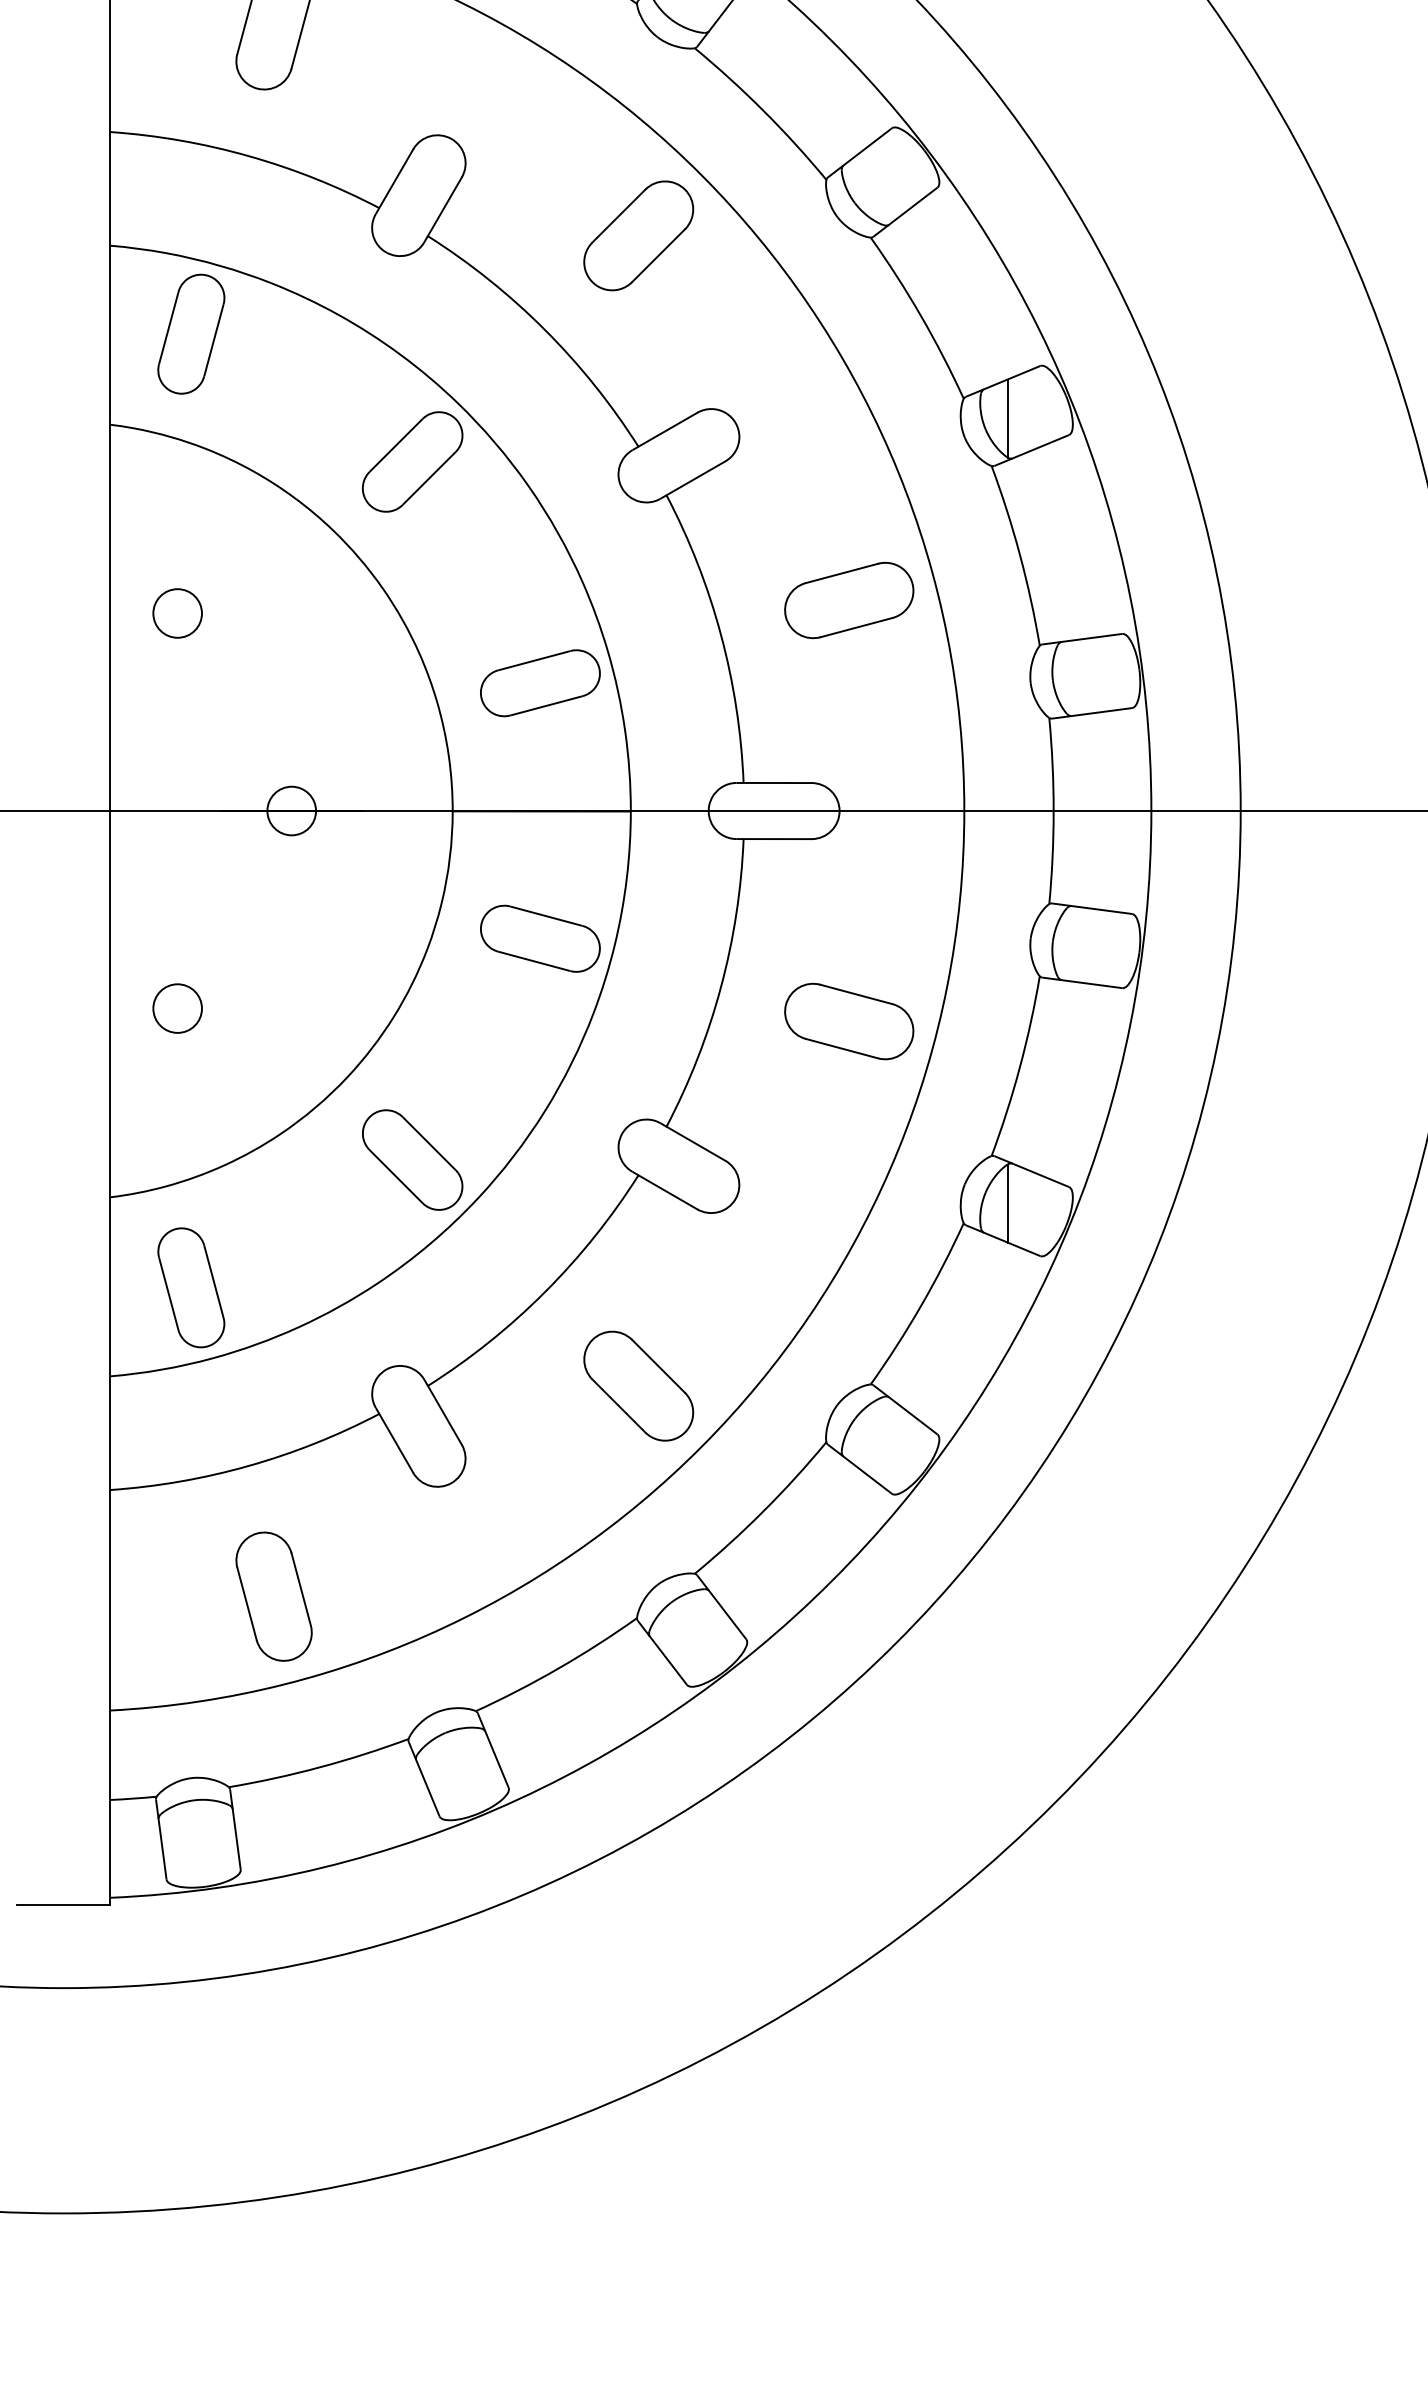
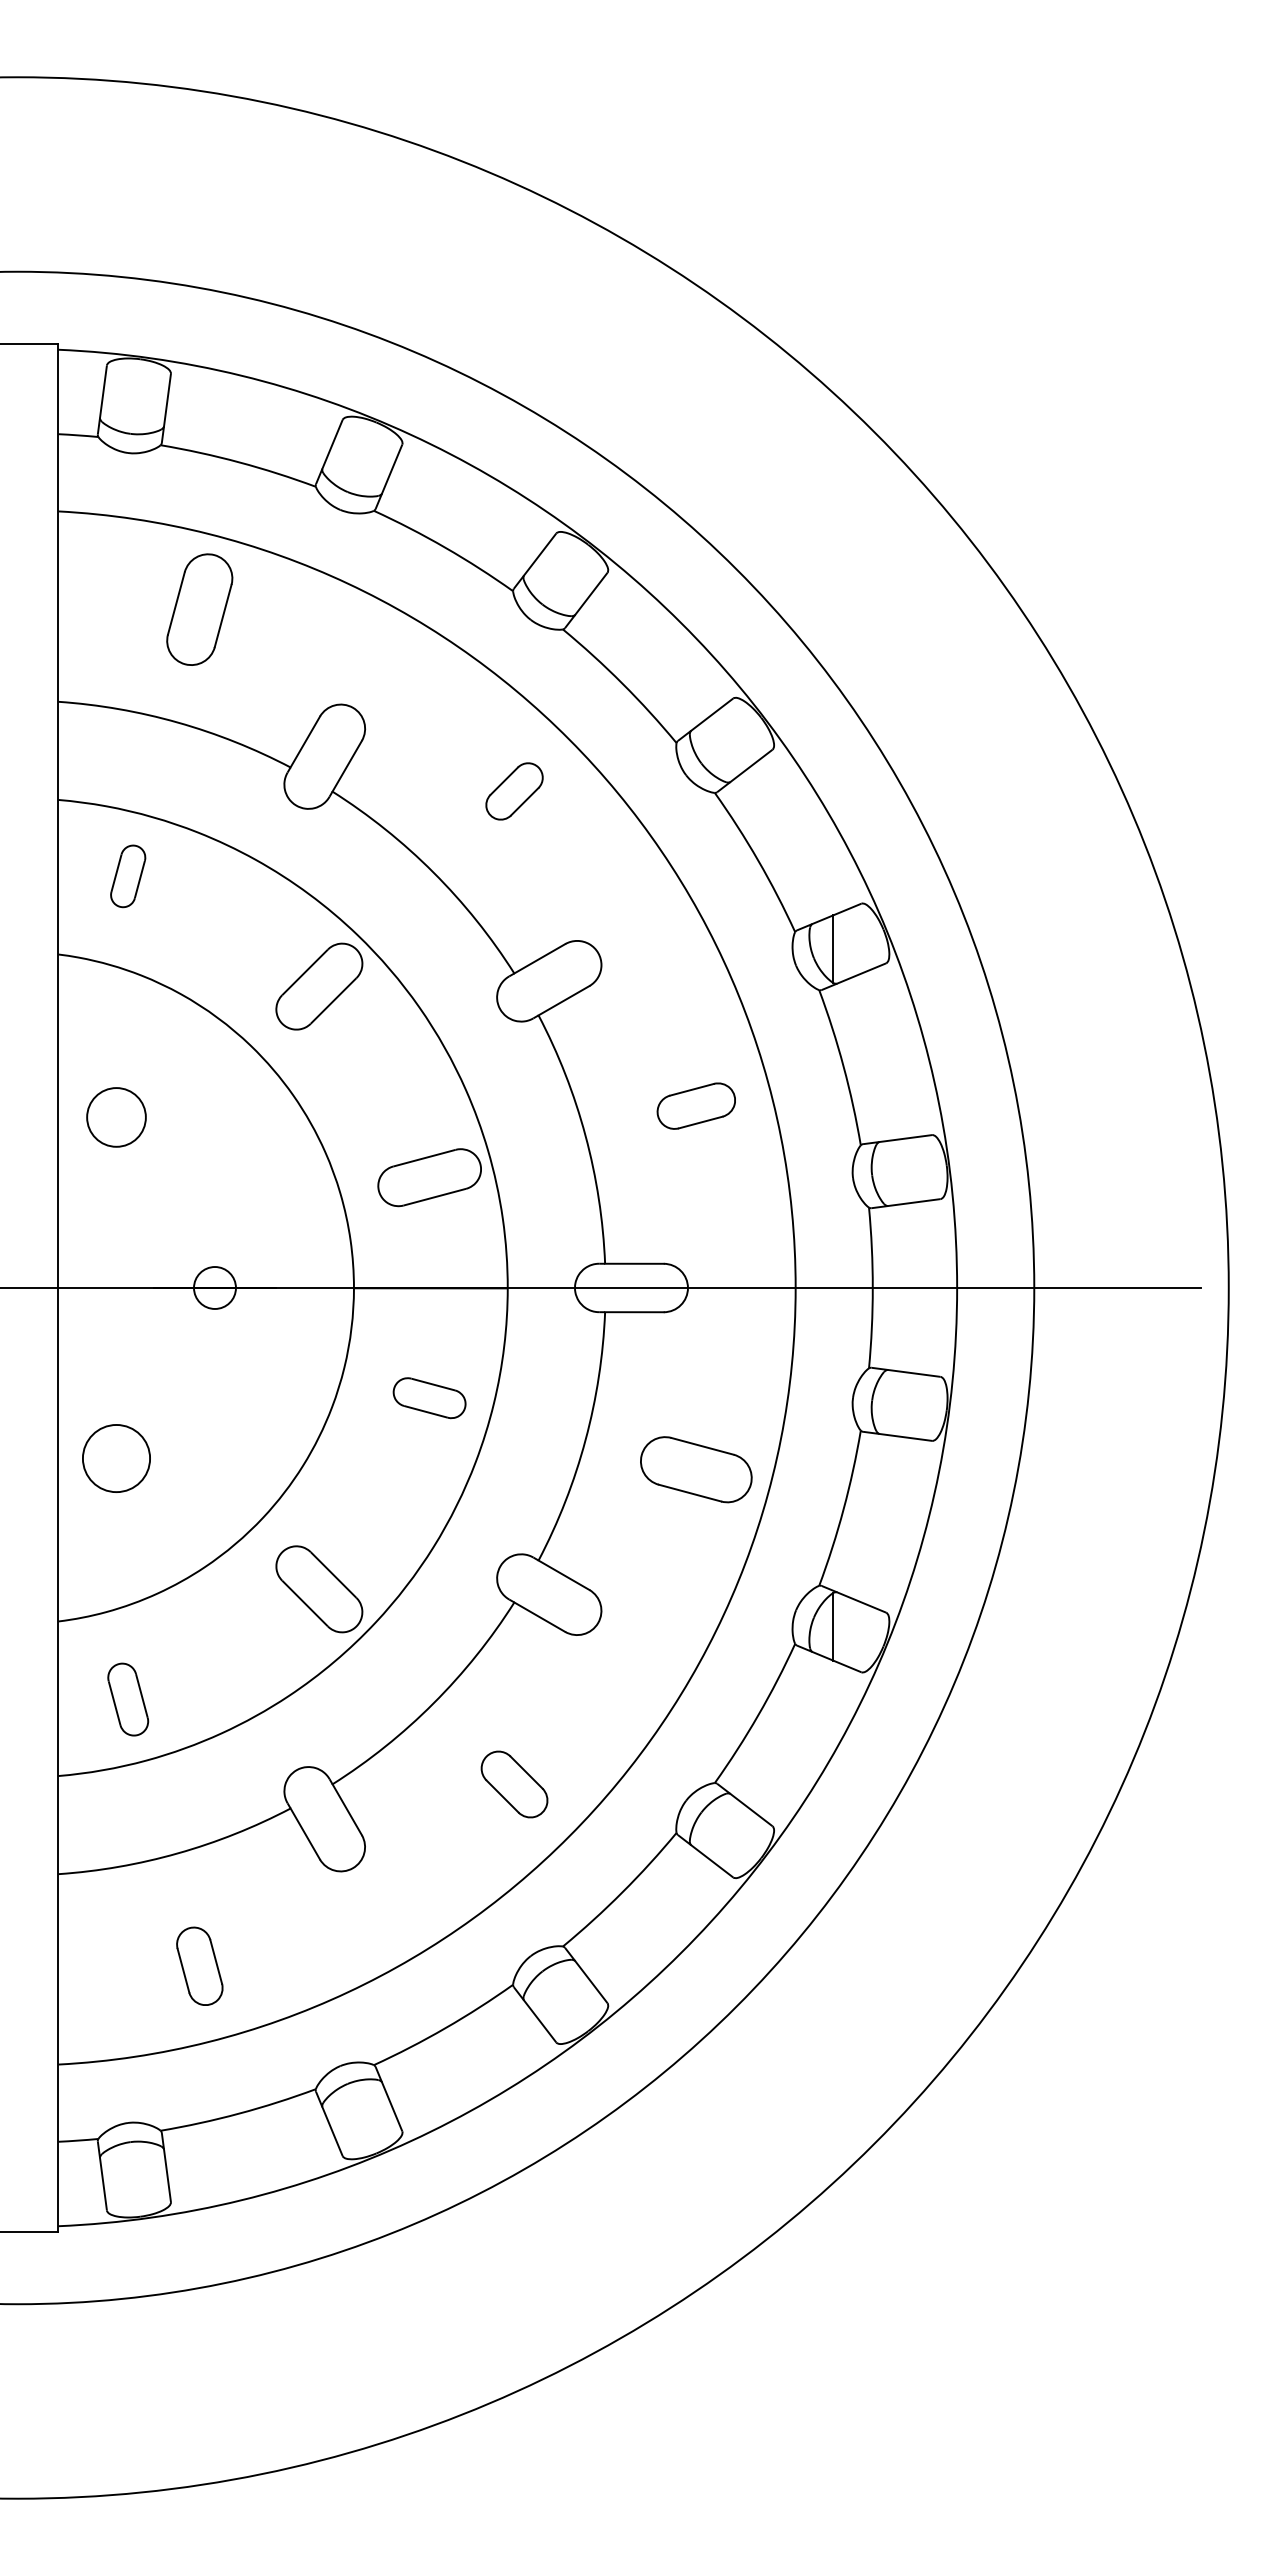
part: (638, 235) -> (514, 791), size x0.6
part: (190, 334) -> (127, 876), size x0.6
part: (849, 599) -> (696, 1105), size x0.7
circle: (177, 613) -> (116, 1117), size x1.4
part: (540, 937) -> (429, 1397), size x0.7
circle: (177, 1008) -> (116, 1458), size x1.6
part: (190, 1287) -> (127, 1699), size x0.7
part: (638, 1386) -> (514, 1784), size x0.7
part: (273, 1596) -> (199, 1966), size x0.7

